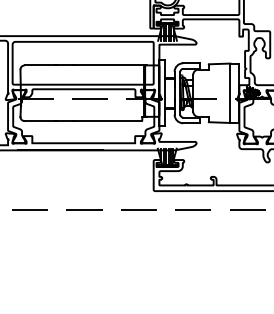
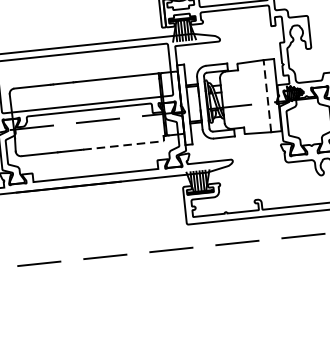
line: (230, 93) -> (267, 96), solid -> dashed
line: (109, 121) -> (124, 145), solid -> dashed

